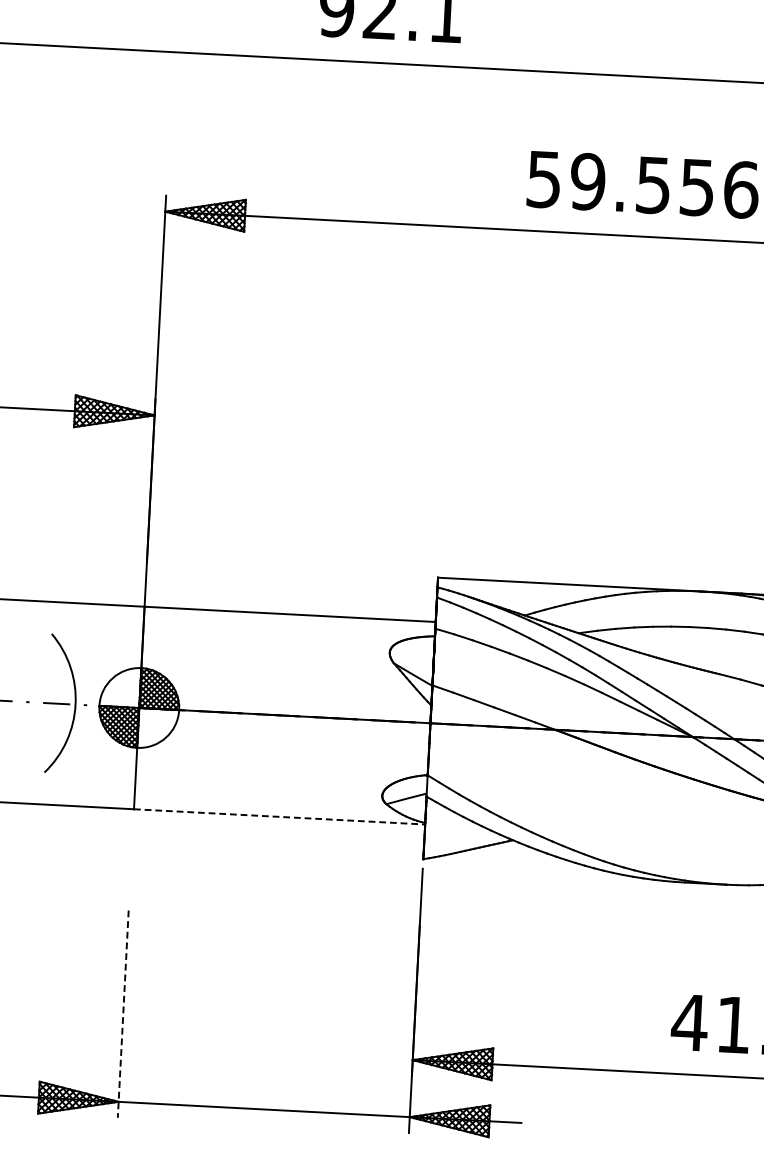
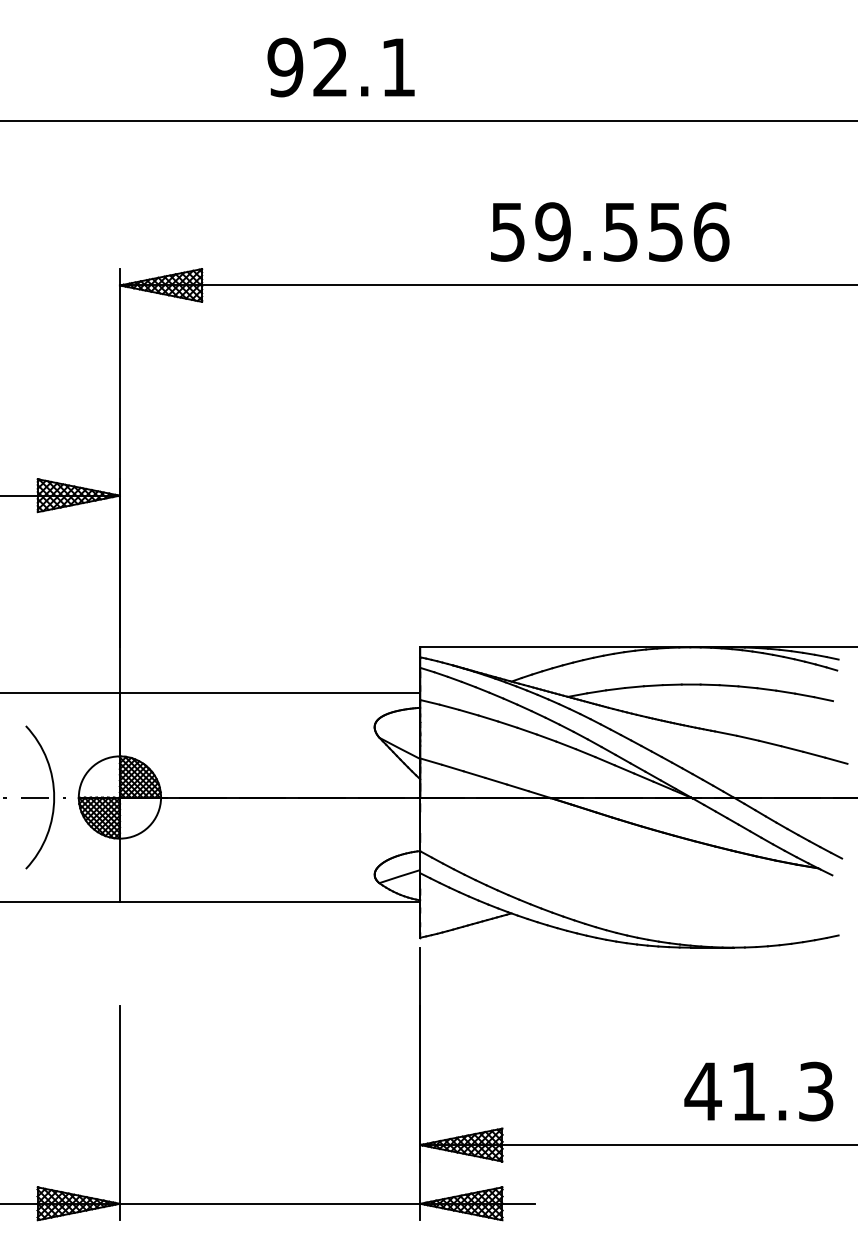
line: (279, 816) -> (270, 901), dashed -> solid
line: (122, 1014) -> (119, 1113), dashed -> solid

